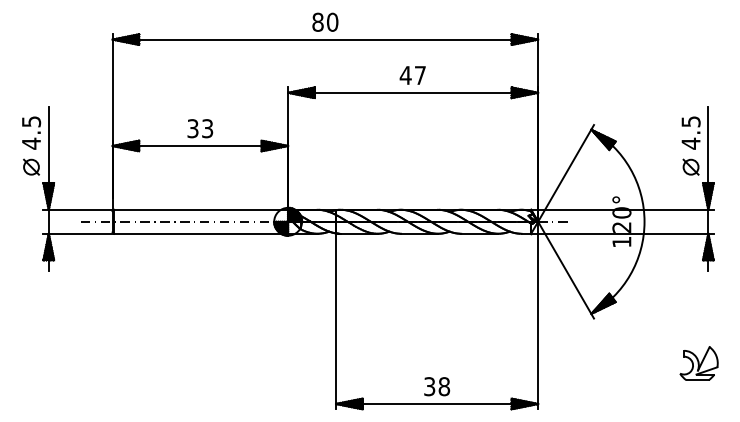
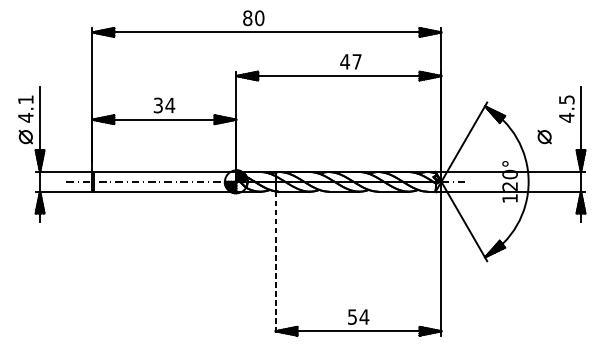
text: (325, 21) -> (253, 17), moved
text: (412, 75) -> (350, 61), moved
text: (31, 121) -> (25, 99), 4.5 -> 4.1
text: (207, 128) -> (170, 105), 33 -> 34
part: (690, 166) -> (544, 136), moved
line: (336, 321) -> (276, 263), solid -> dashed
part: (698, 363) -> (572, 298), removed
text: (437, 386) -> (358, 316), 38 -> 54

